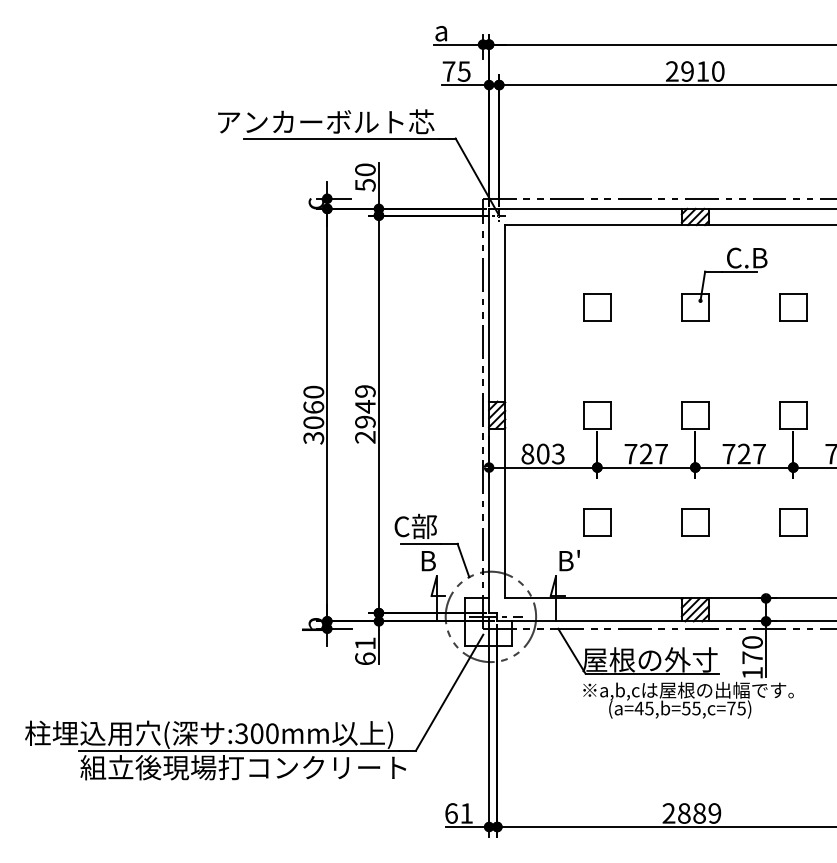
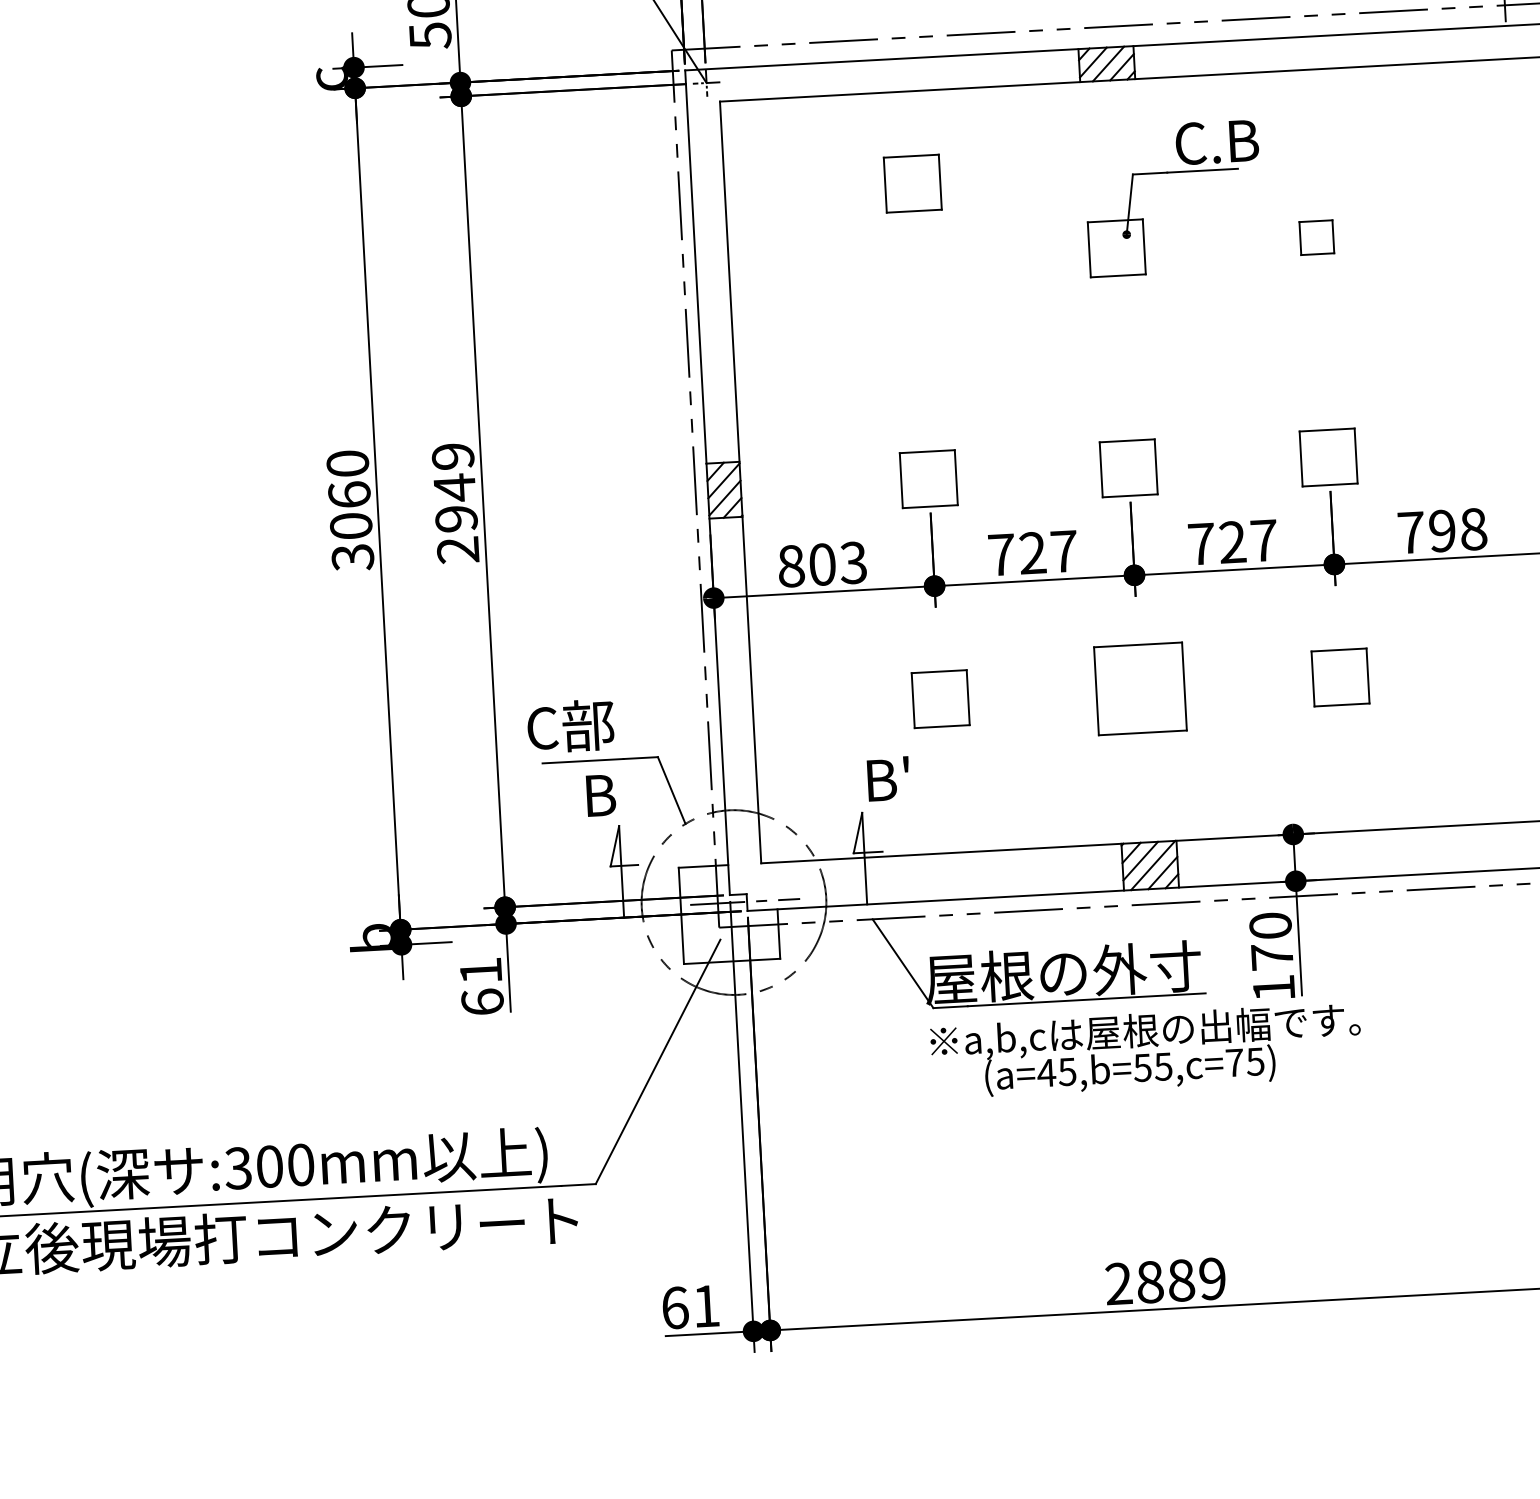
part: (597, 307) -> (913, 184), moved
part: (793, 307) -> (1317, 237), size x0.6
part: (695, 522) -> (1140, 687), size x1.6

